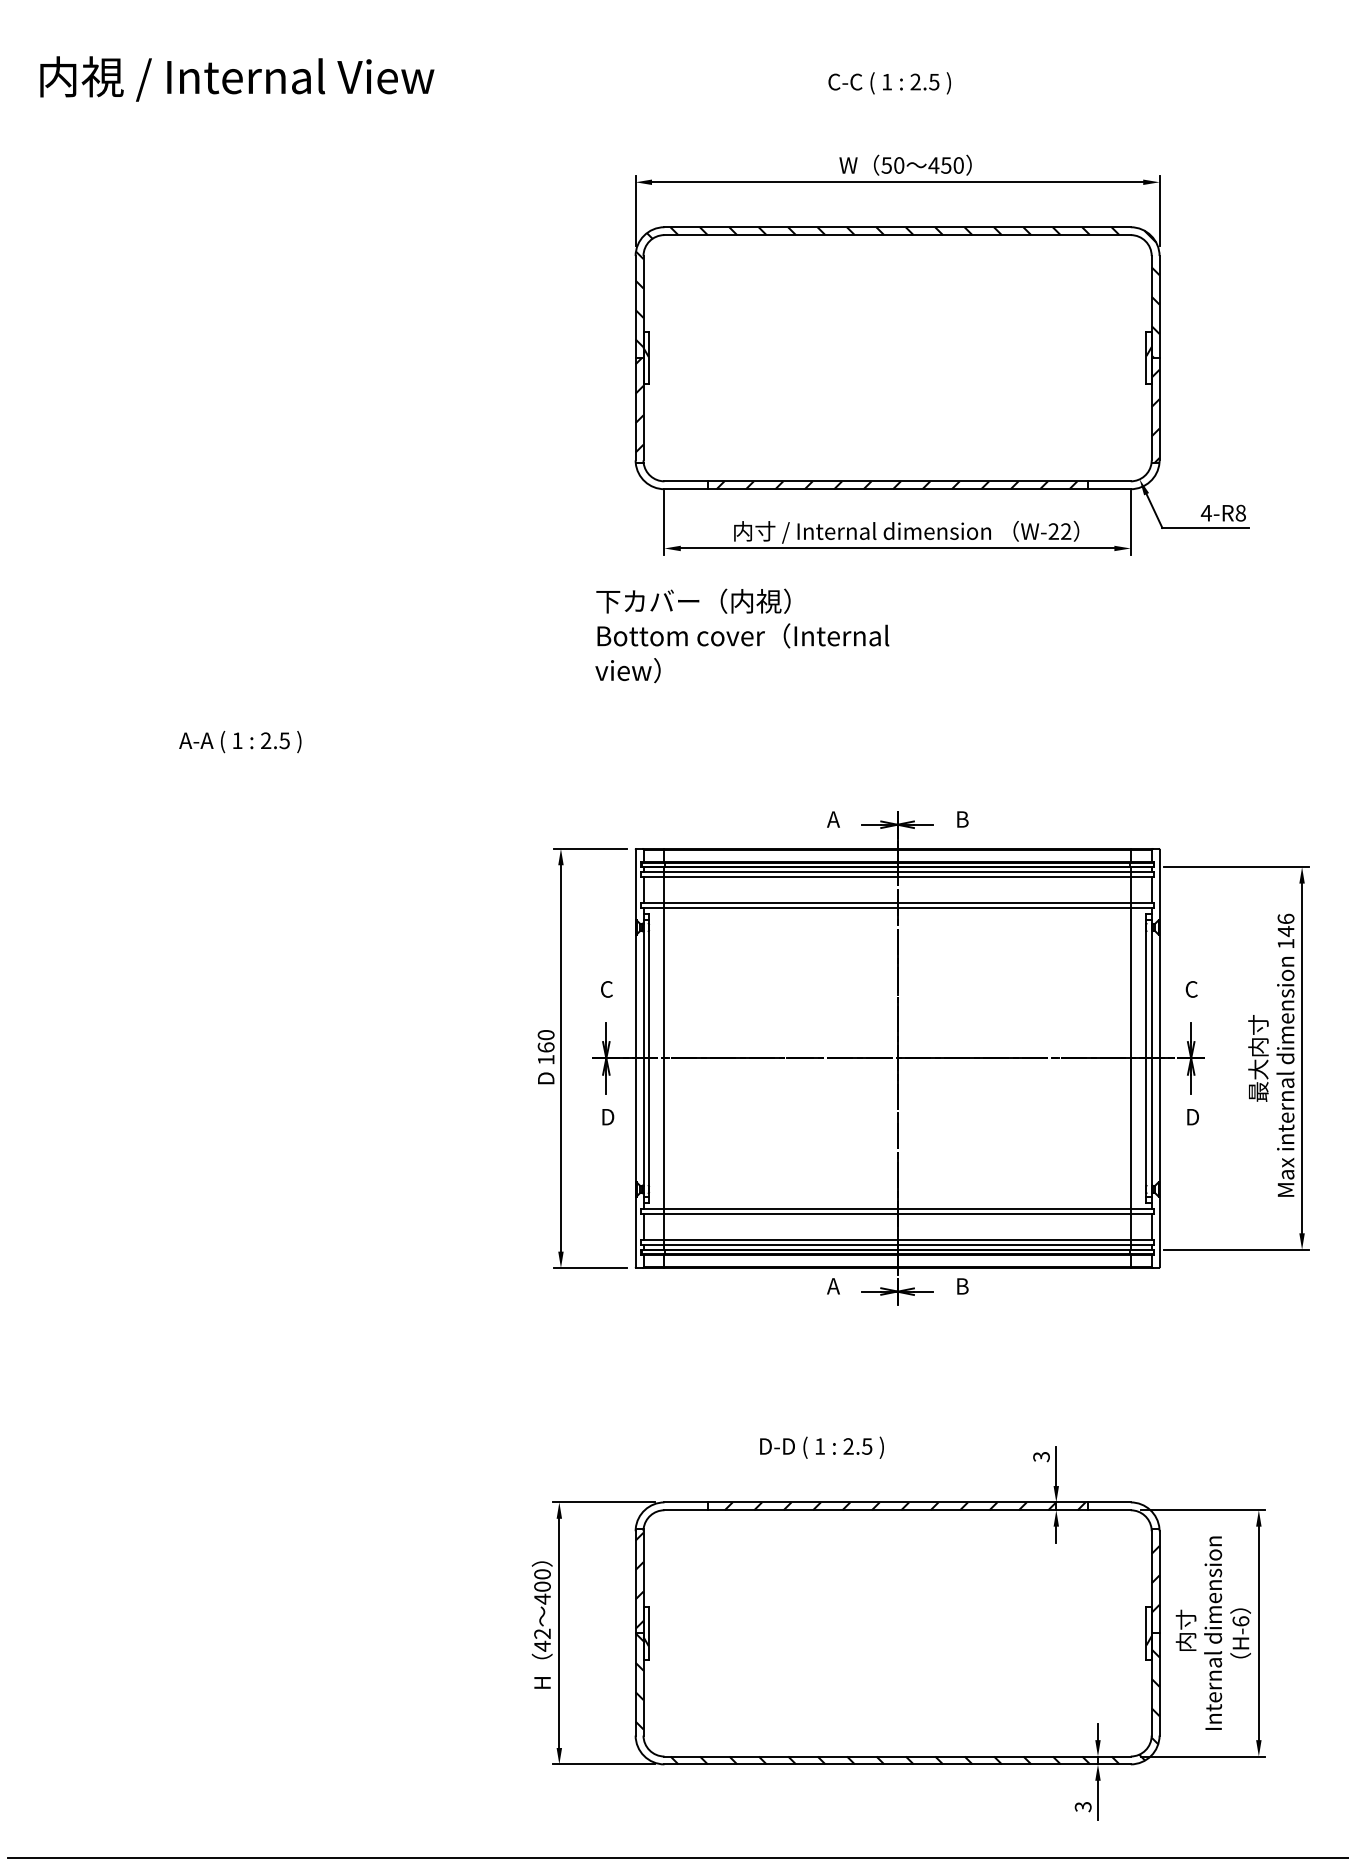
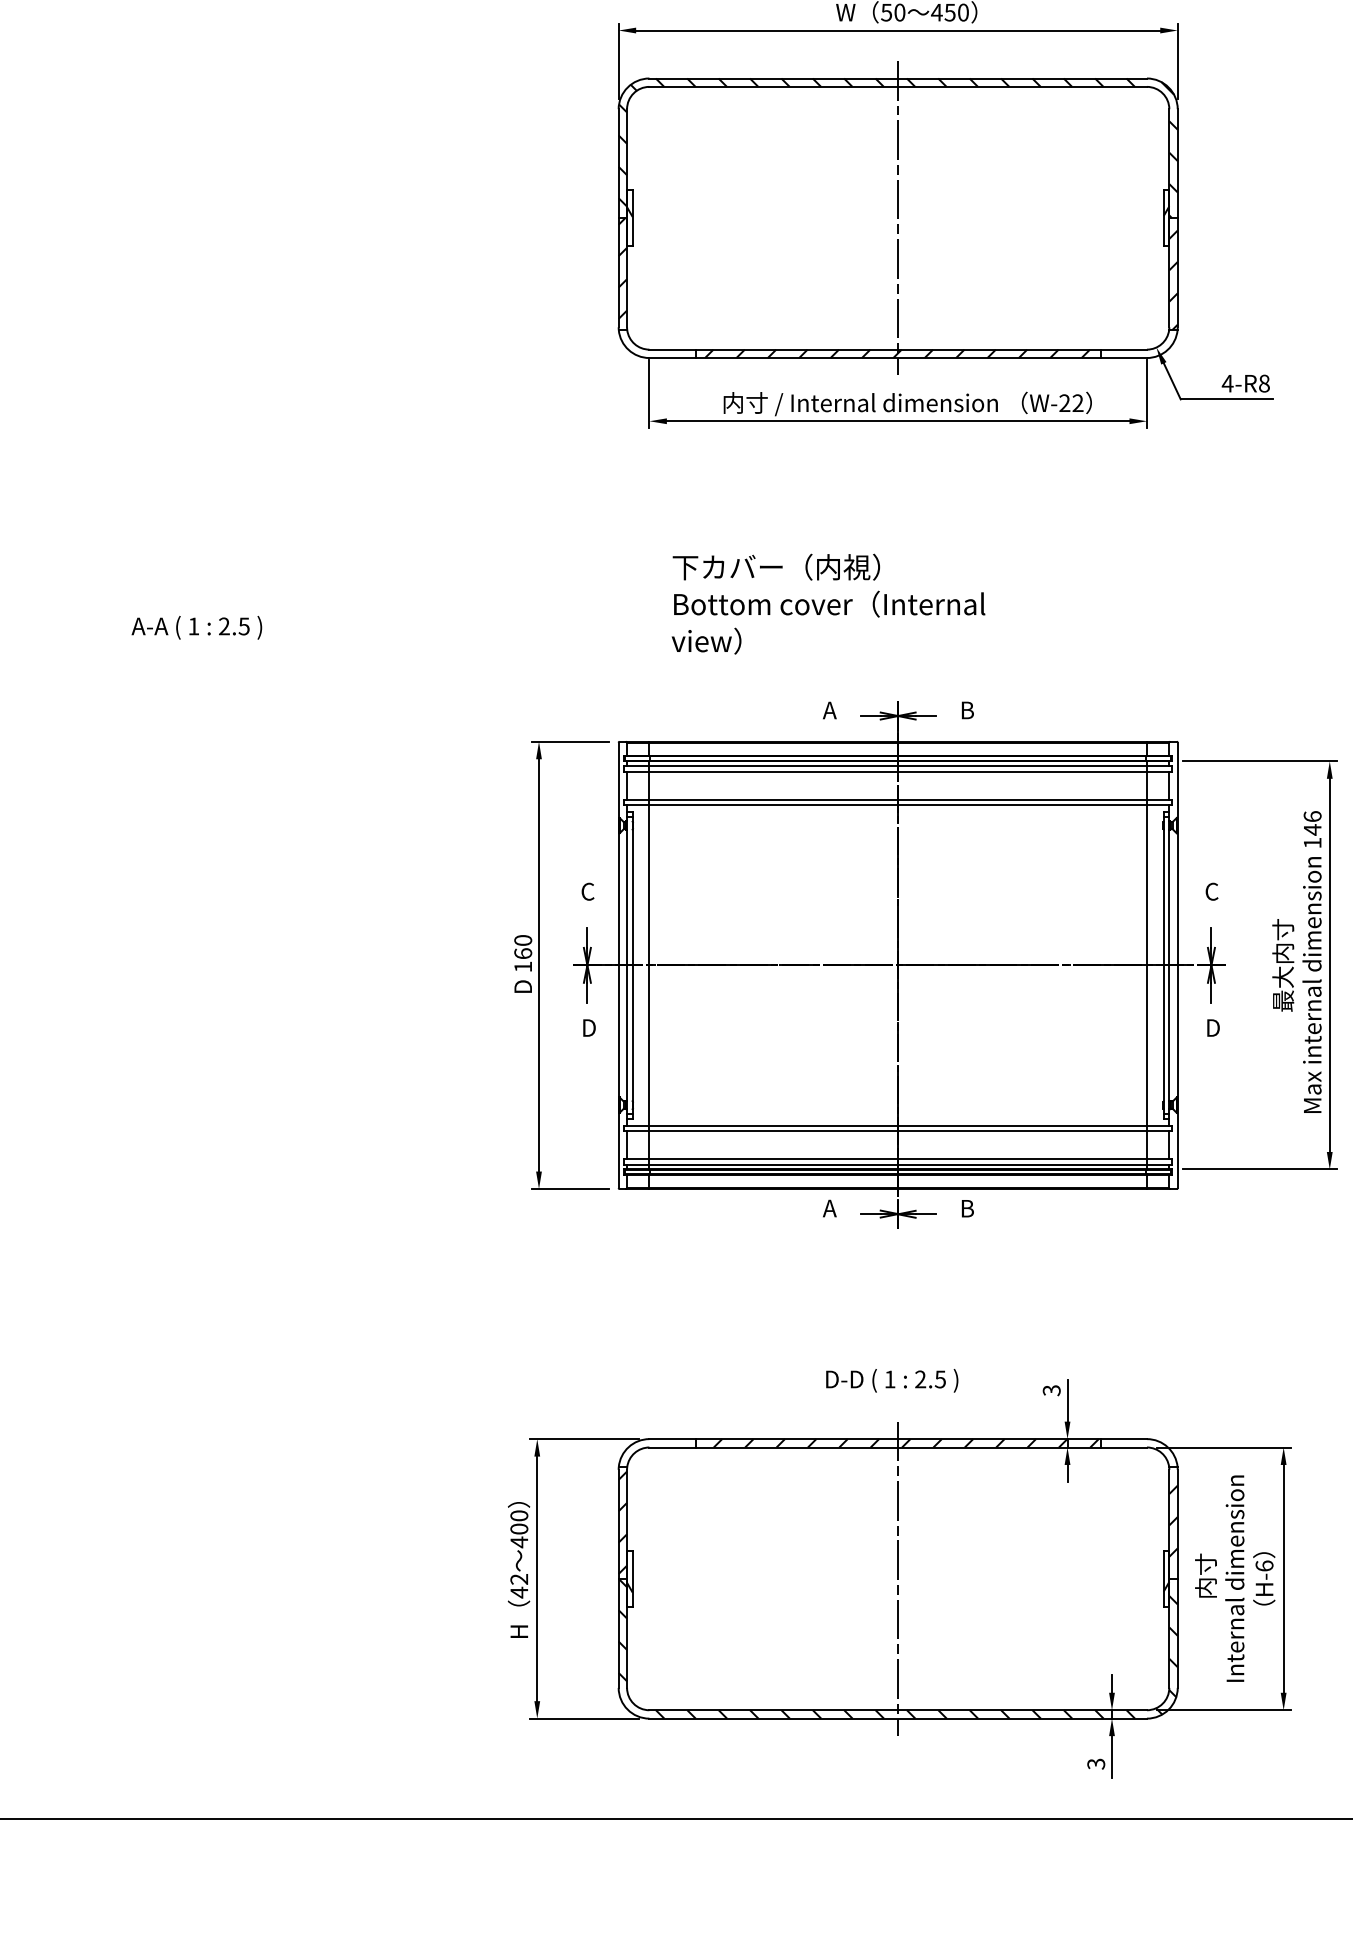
line: (897, 357) -> (898, 217), added
text: (742, 635) -> (828, 603), moved
text: (821, 1447) -> (891, 1380), moved
line: (897, 1633) -> (898, 1578), added

